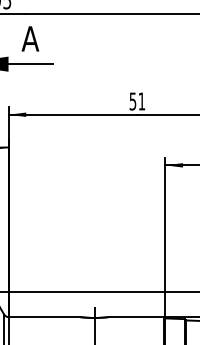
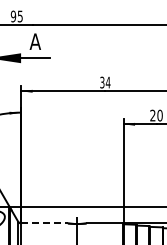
text: (137, 101) -> (105, 82), 51 -> 34
line: (45, 317) -> (45, 223), solid -> dashed

